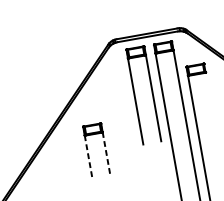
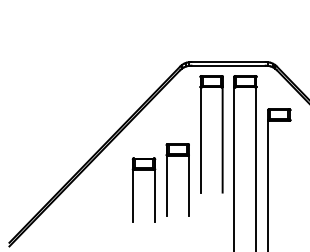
part: (114, 138) -> (167, 179), added
line: (107, 154) -> (155, 196), dashed -> solid
line: (89, 157) -> (133, 196), dashed -> solid

